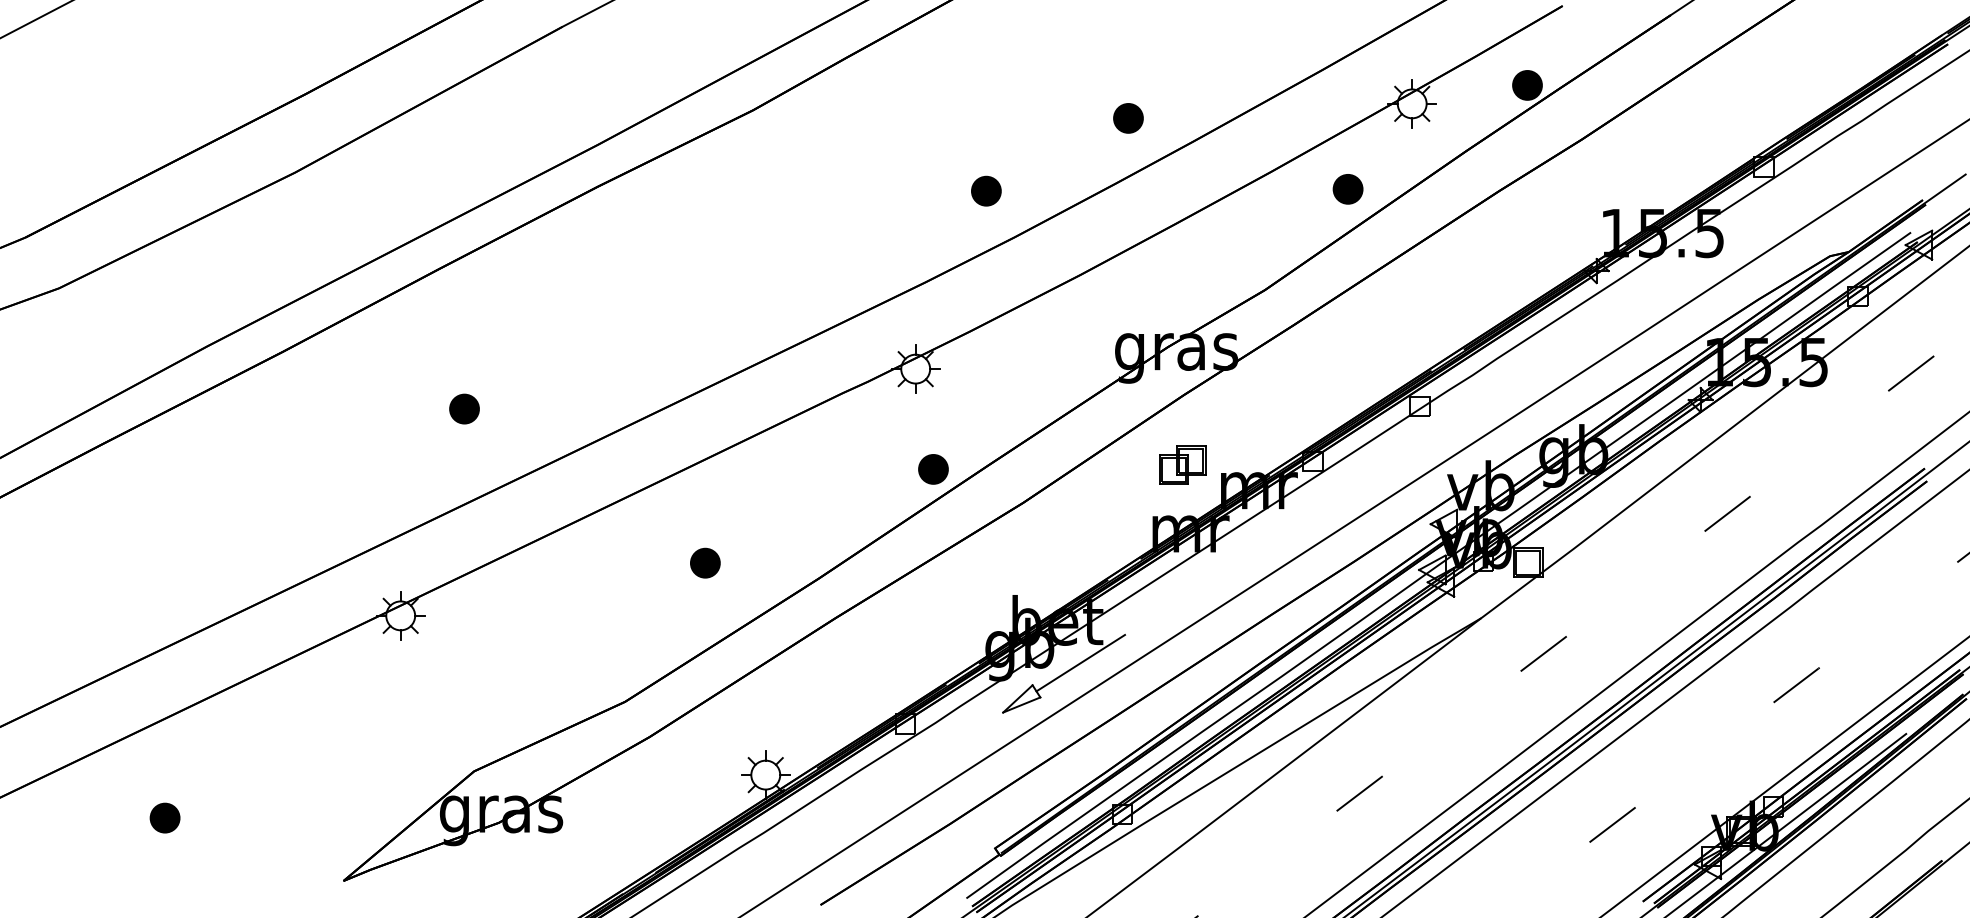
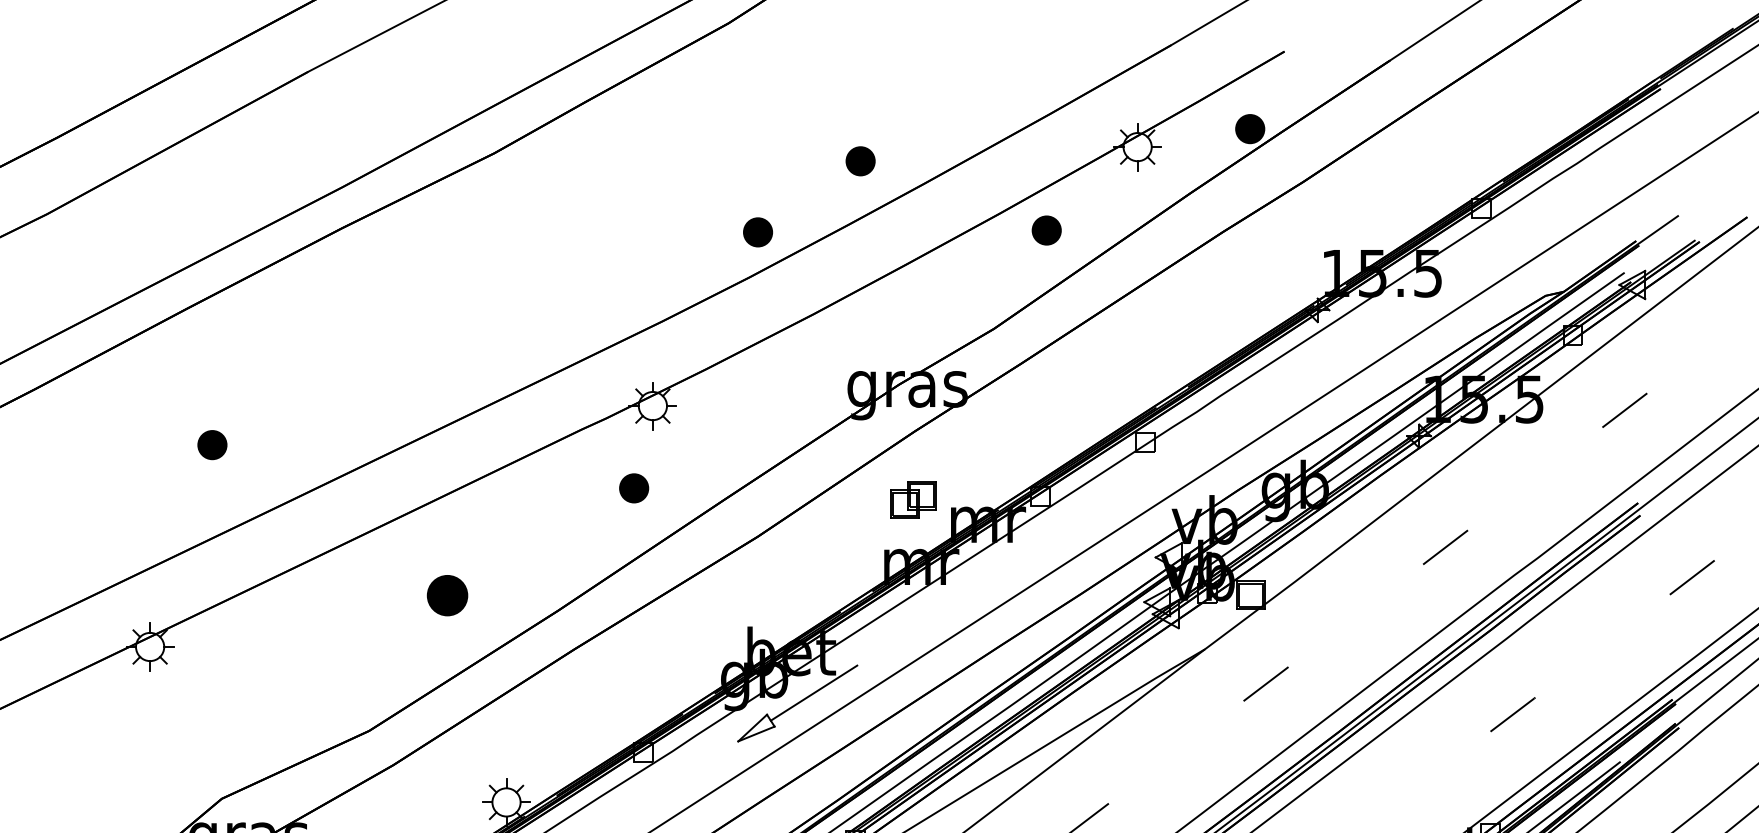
part: (1347, 189) -> (1046, 230), moved
part: (986, 190) -> (758, 231), moved
part: (933, 469) -> (634, 488), moved
part: (705, 562) -> (447, 594), size x1.4

